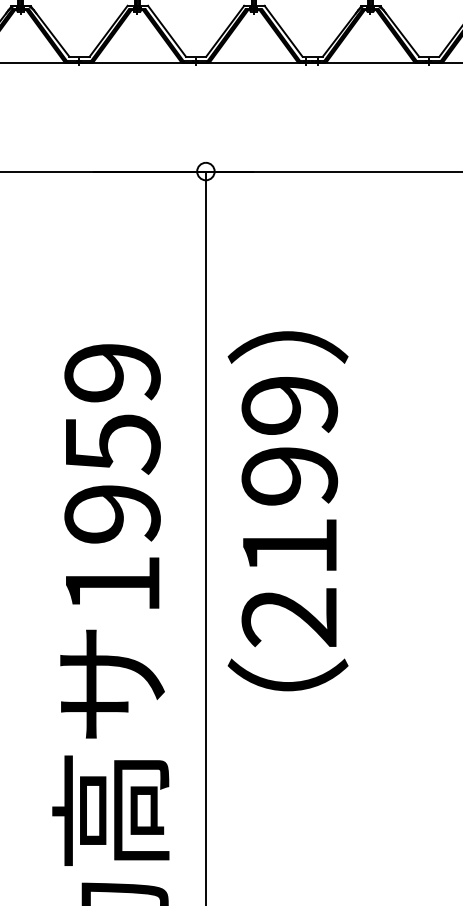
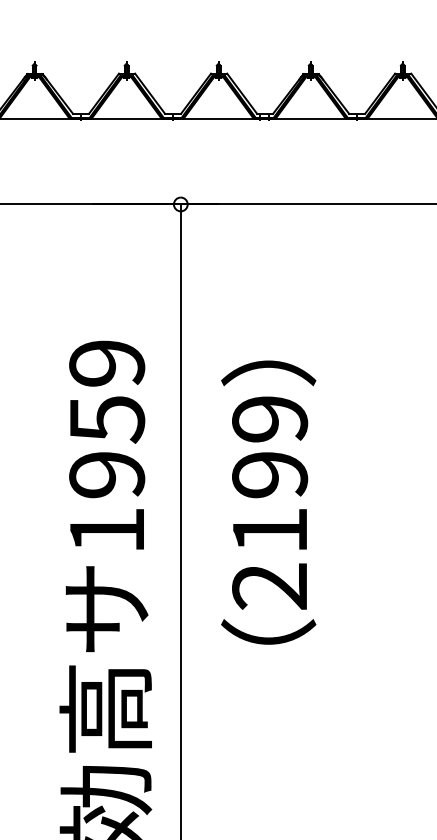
text: (287, 511) -> (268, 502), moved

